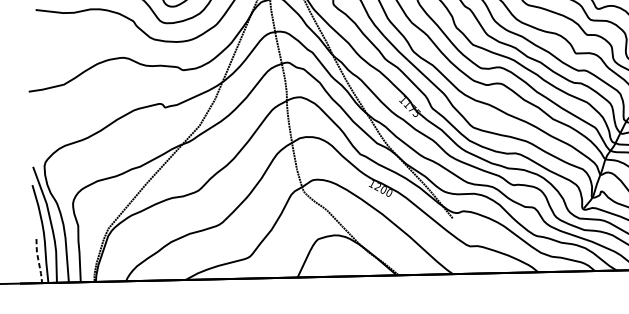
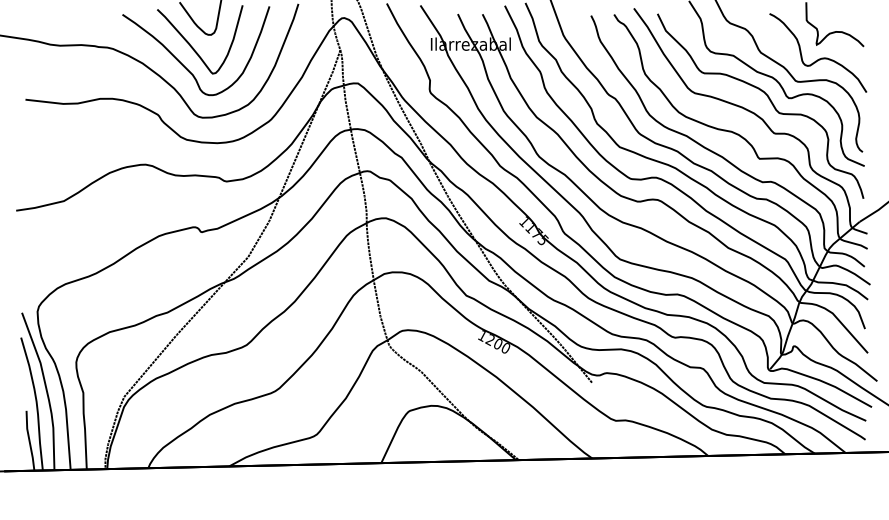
line: (38, 260) -> (29, 440), dashed -> solid

